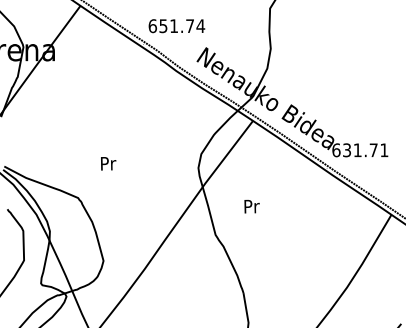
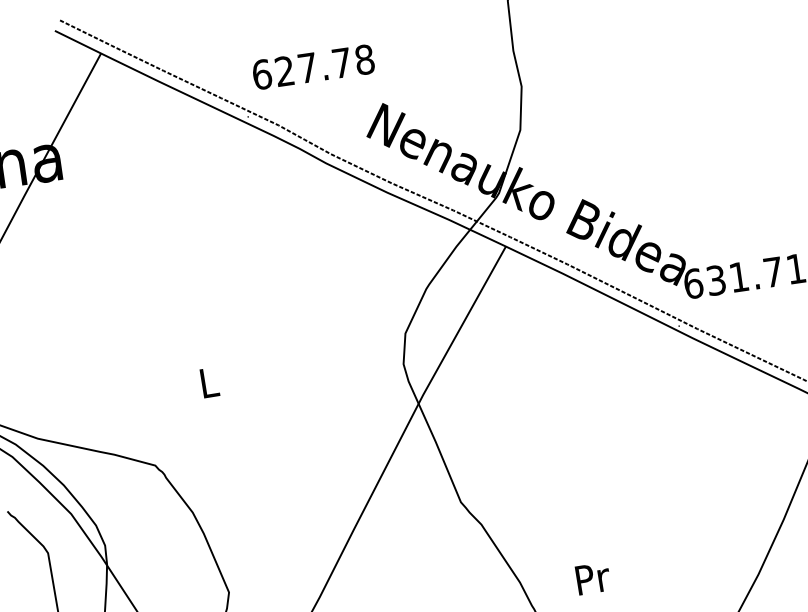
text: (182, 26) -> (325, 66), 651.74 -> 627.78
text: (108, 163) -> (209, 382), Pr -> L
text: (251, 206) -> (591, 578), moved

